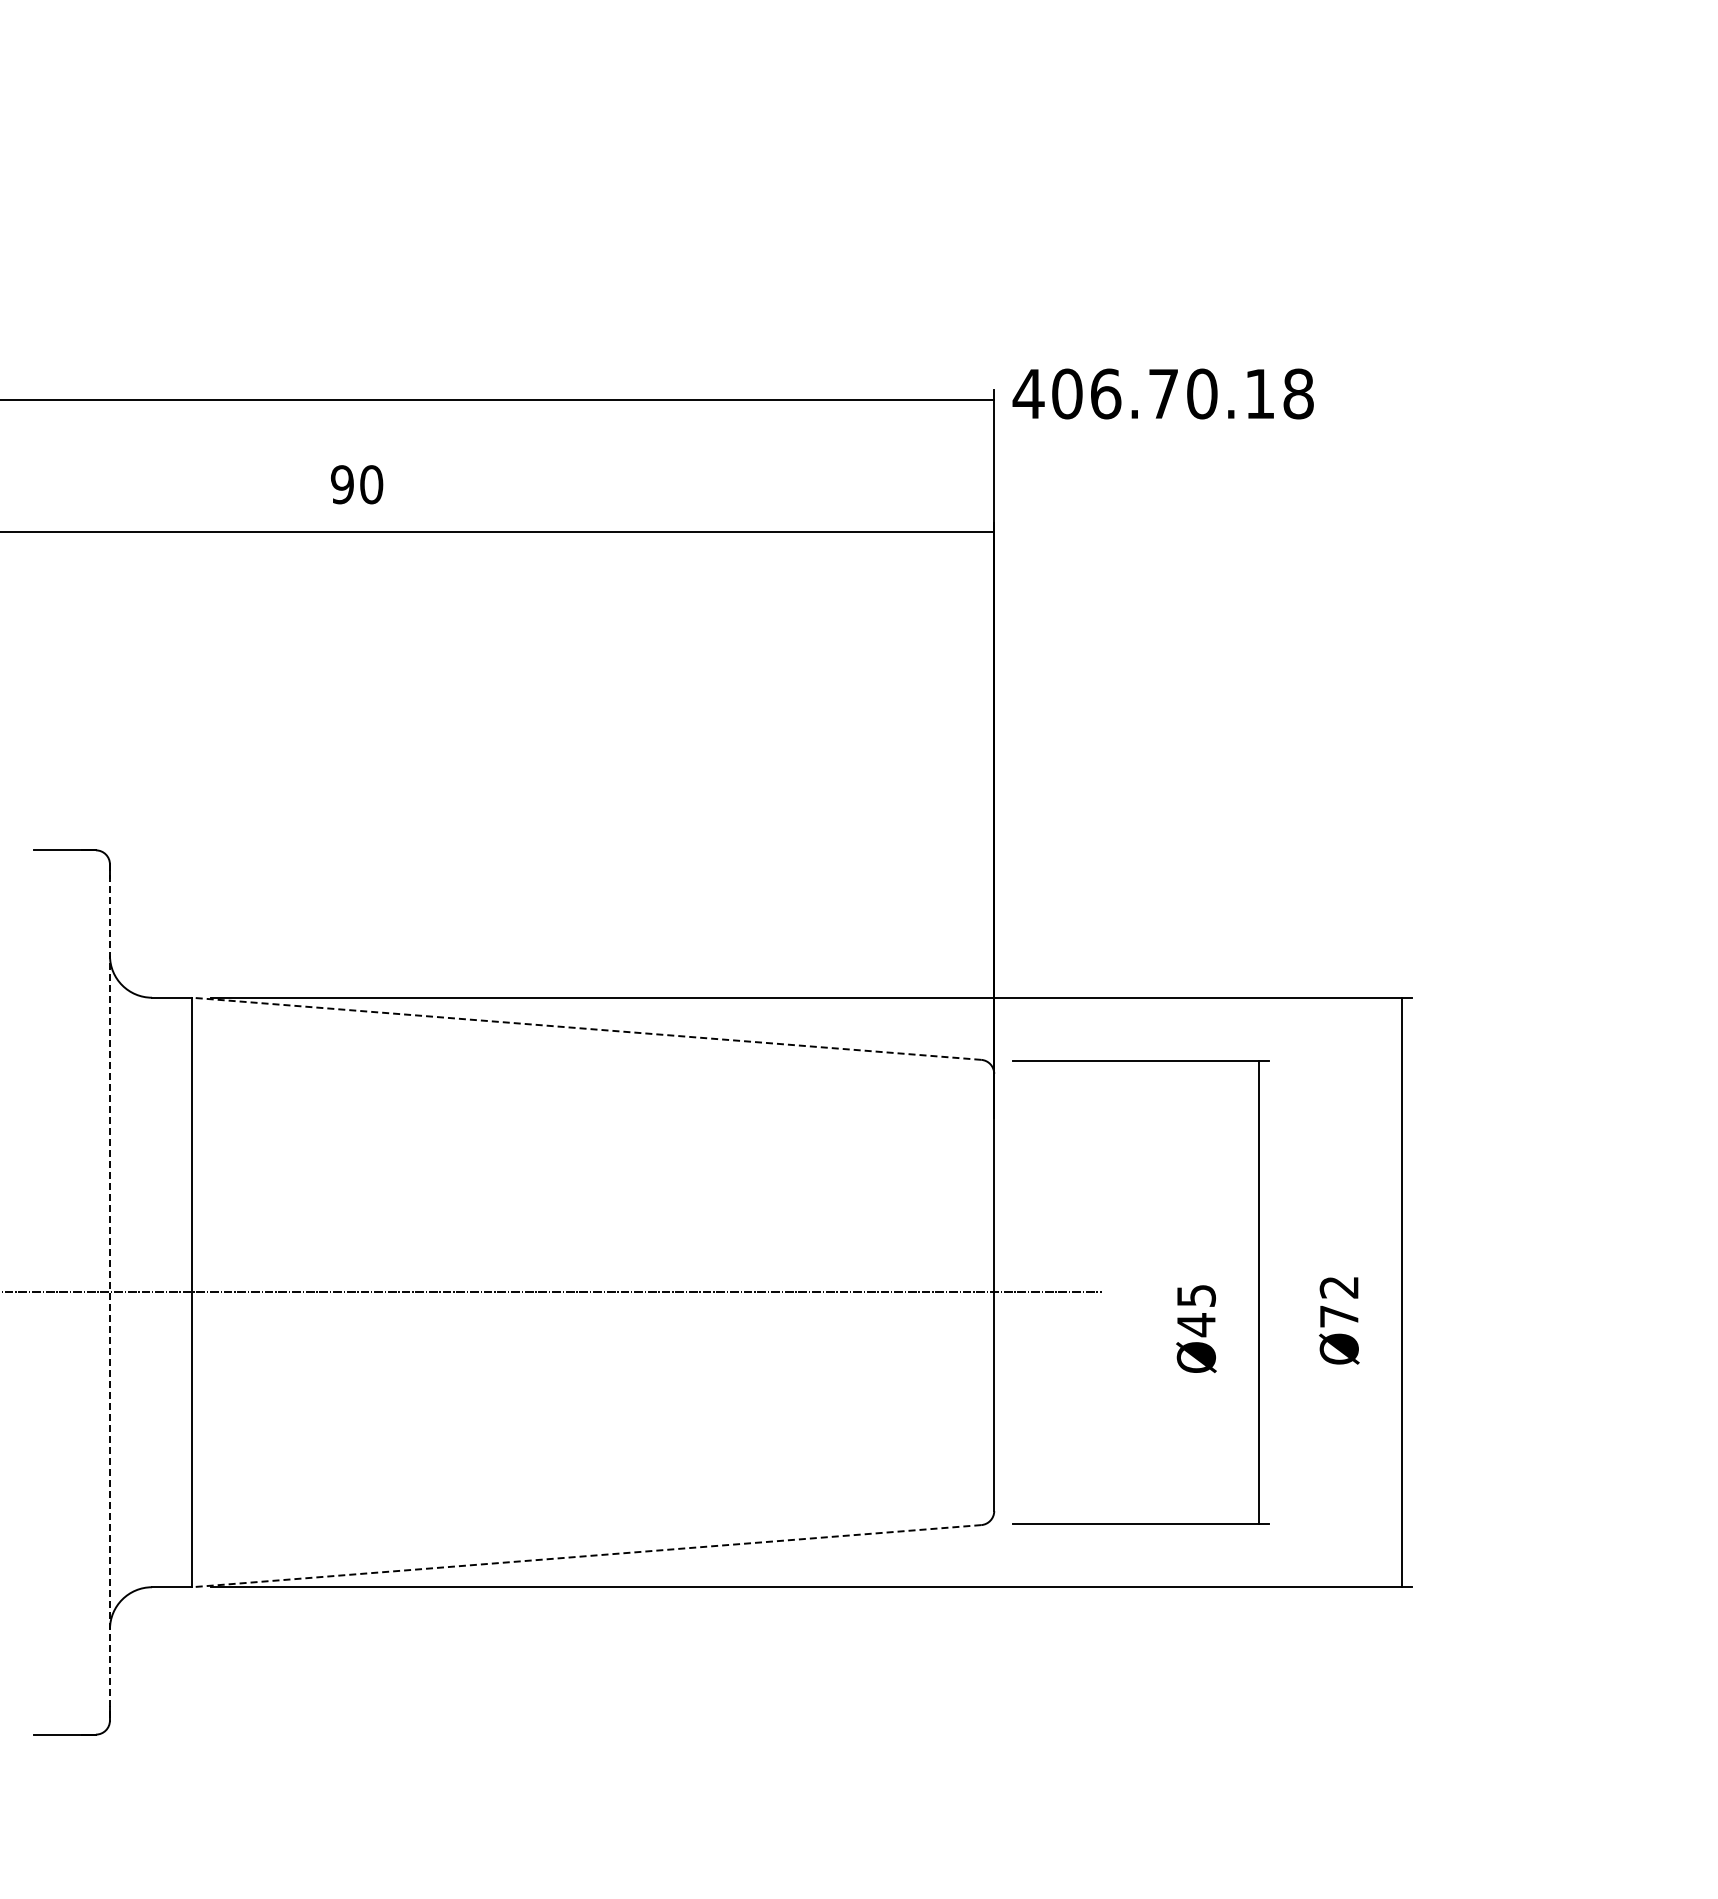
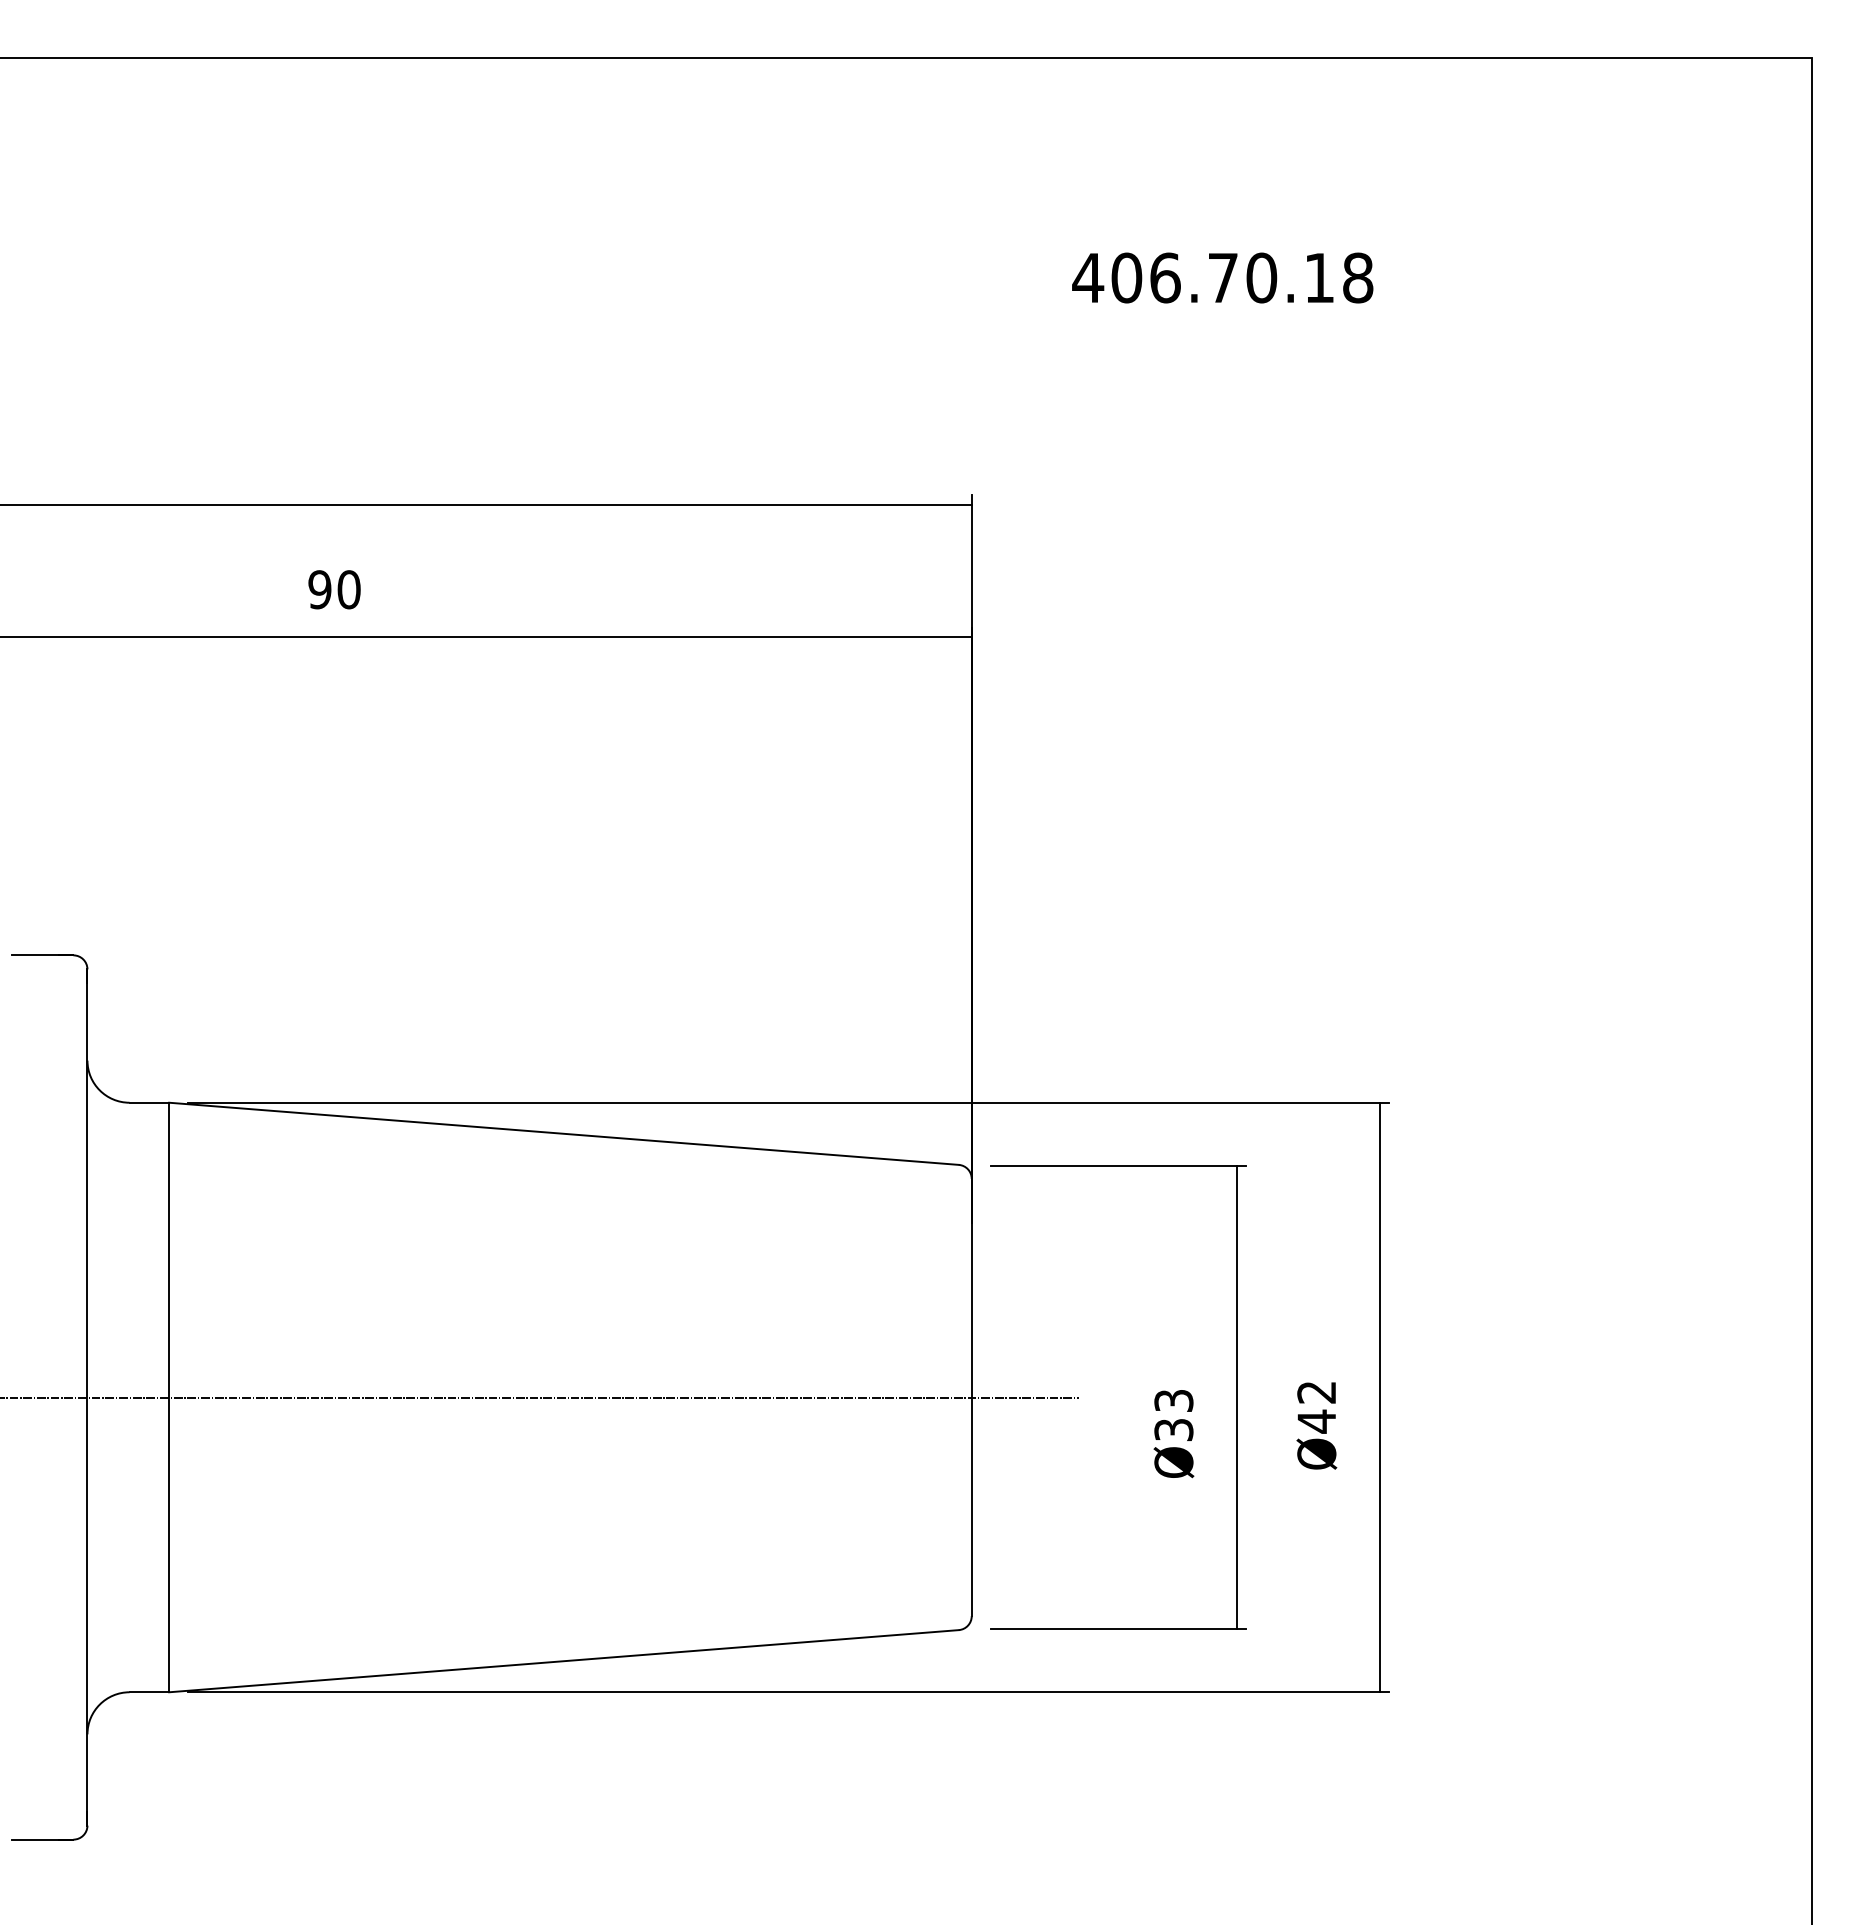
text: (1162, 393) -> (1222, 277), moved
line: (585, 1028) -> (563, 1133), dashed -> solid
line: (109, 1293) -> (87, 1398), dashed -> solid
text: (1195, 1311) -> (1173, 1416), Ø45 -> Ø33
text: (1338, 1316) -> (1316, 1421), Ø72 -> Ø42
line: (585, 1556) -> (563, 1661), dashed -> solid

